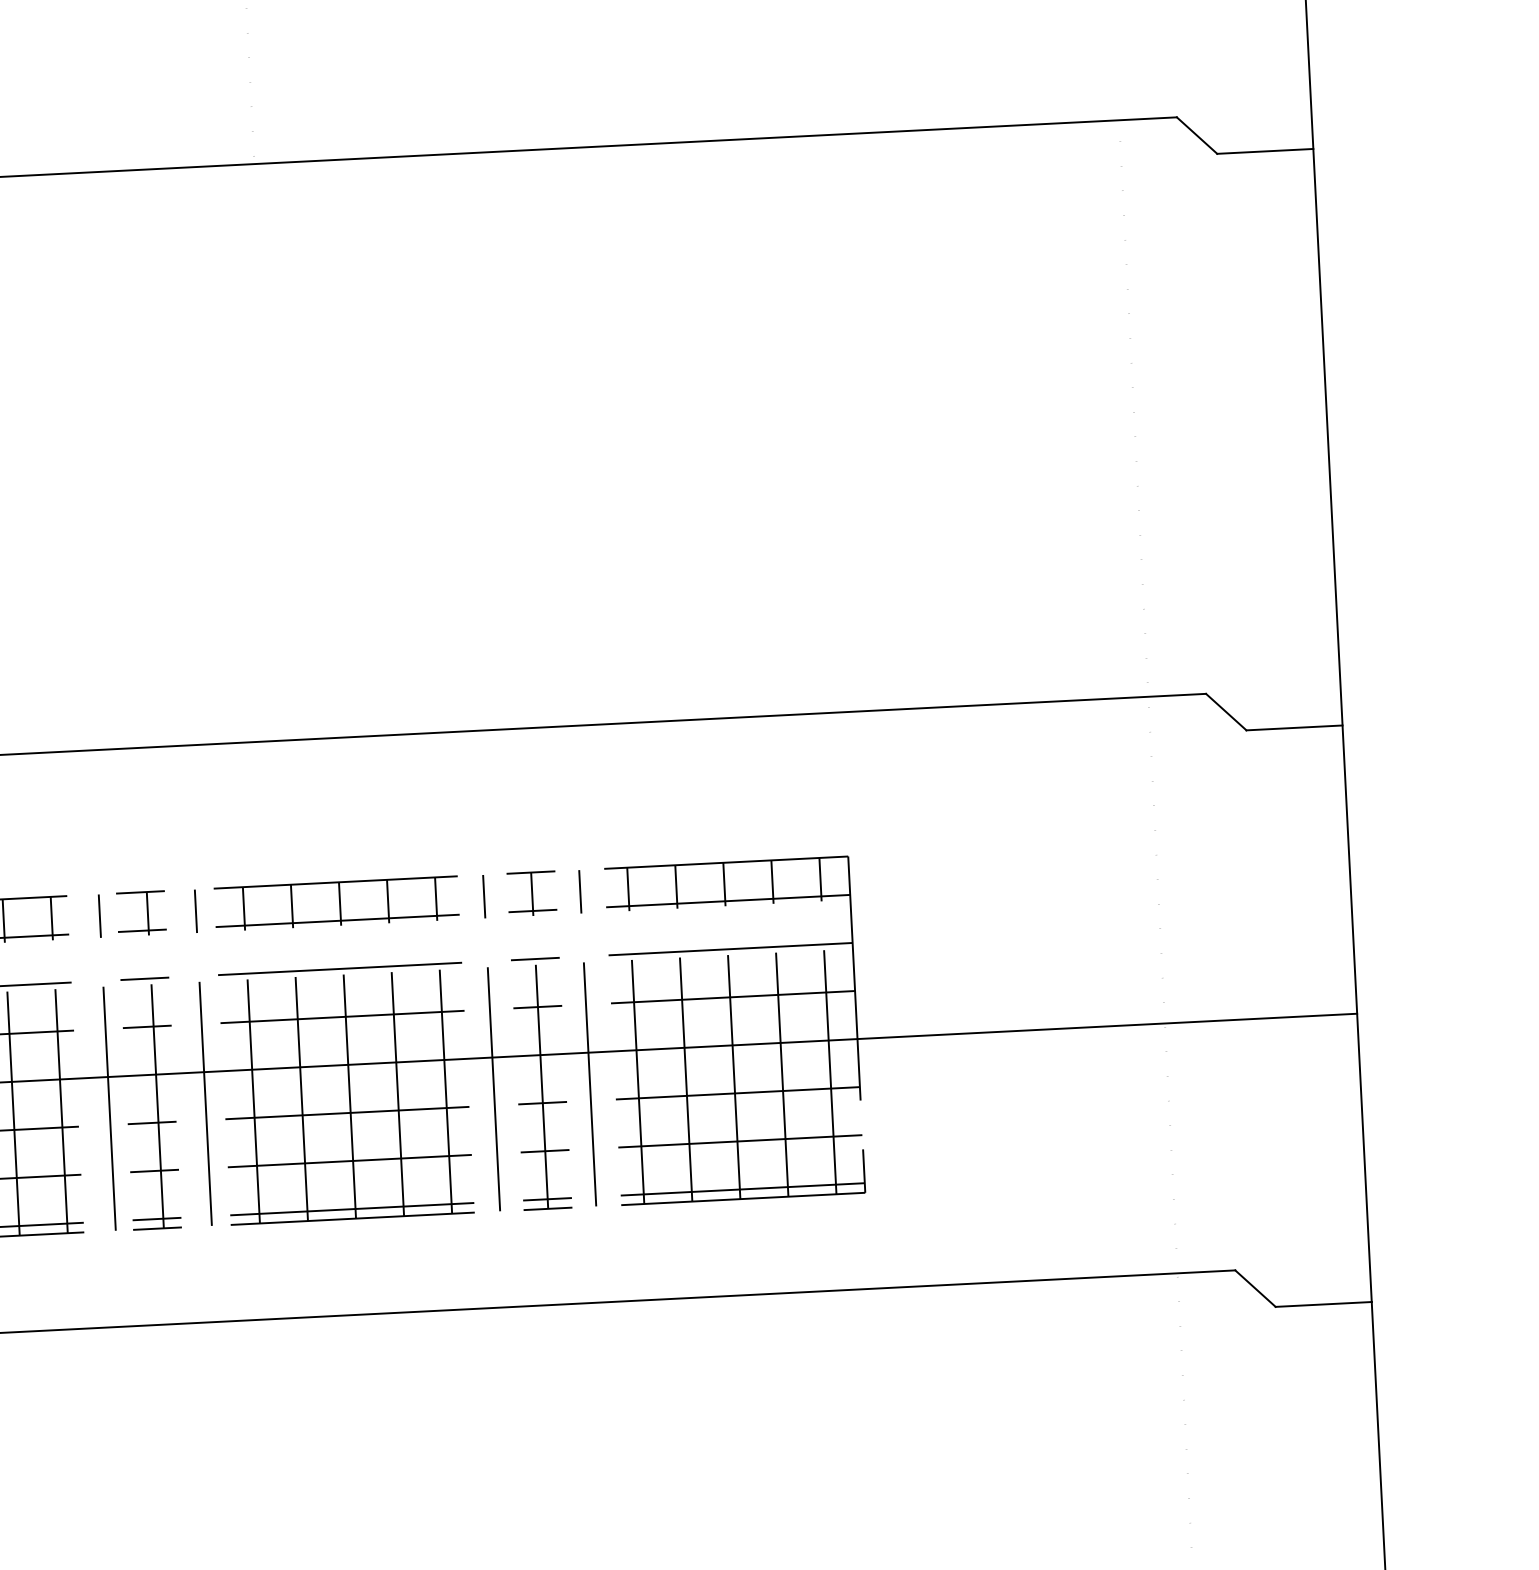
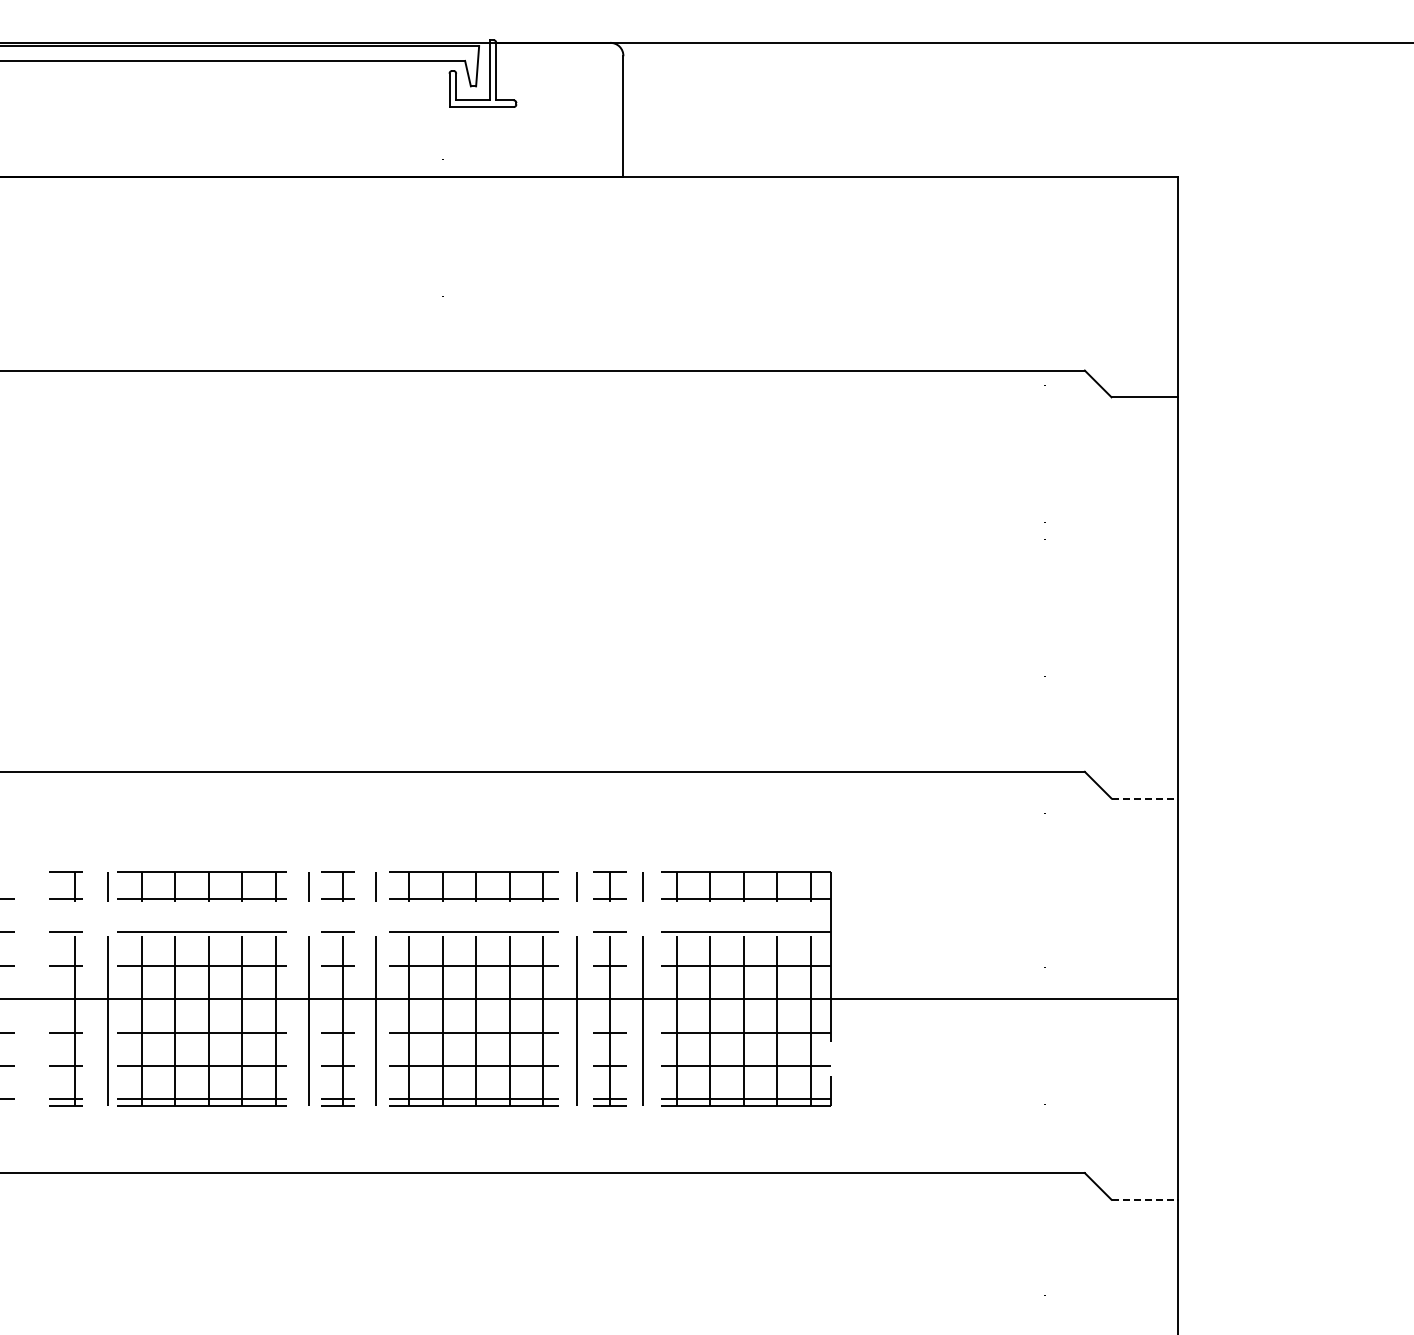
line: (1295, 727) -> (1145, 798), solid -> dashed
line: (1324, 1303) -> (1145, 1199), solid -> dashed

